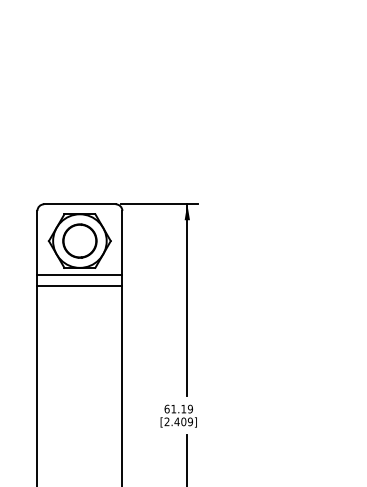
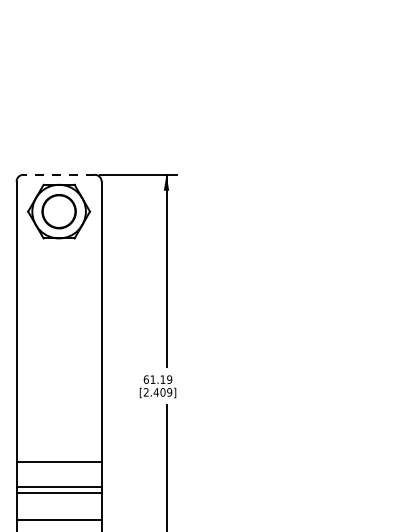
line: (80, 203) -> (59, 174), solid -> dashed
line: (79, 274) -> (58, 245), removed
line: (79, 285) -> (58, 256), removed

